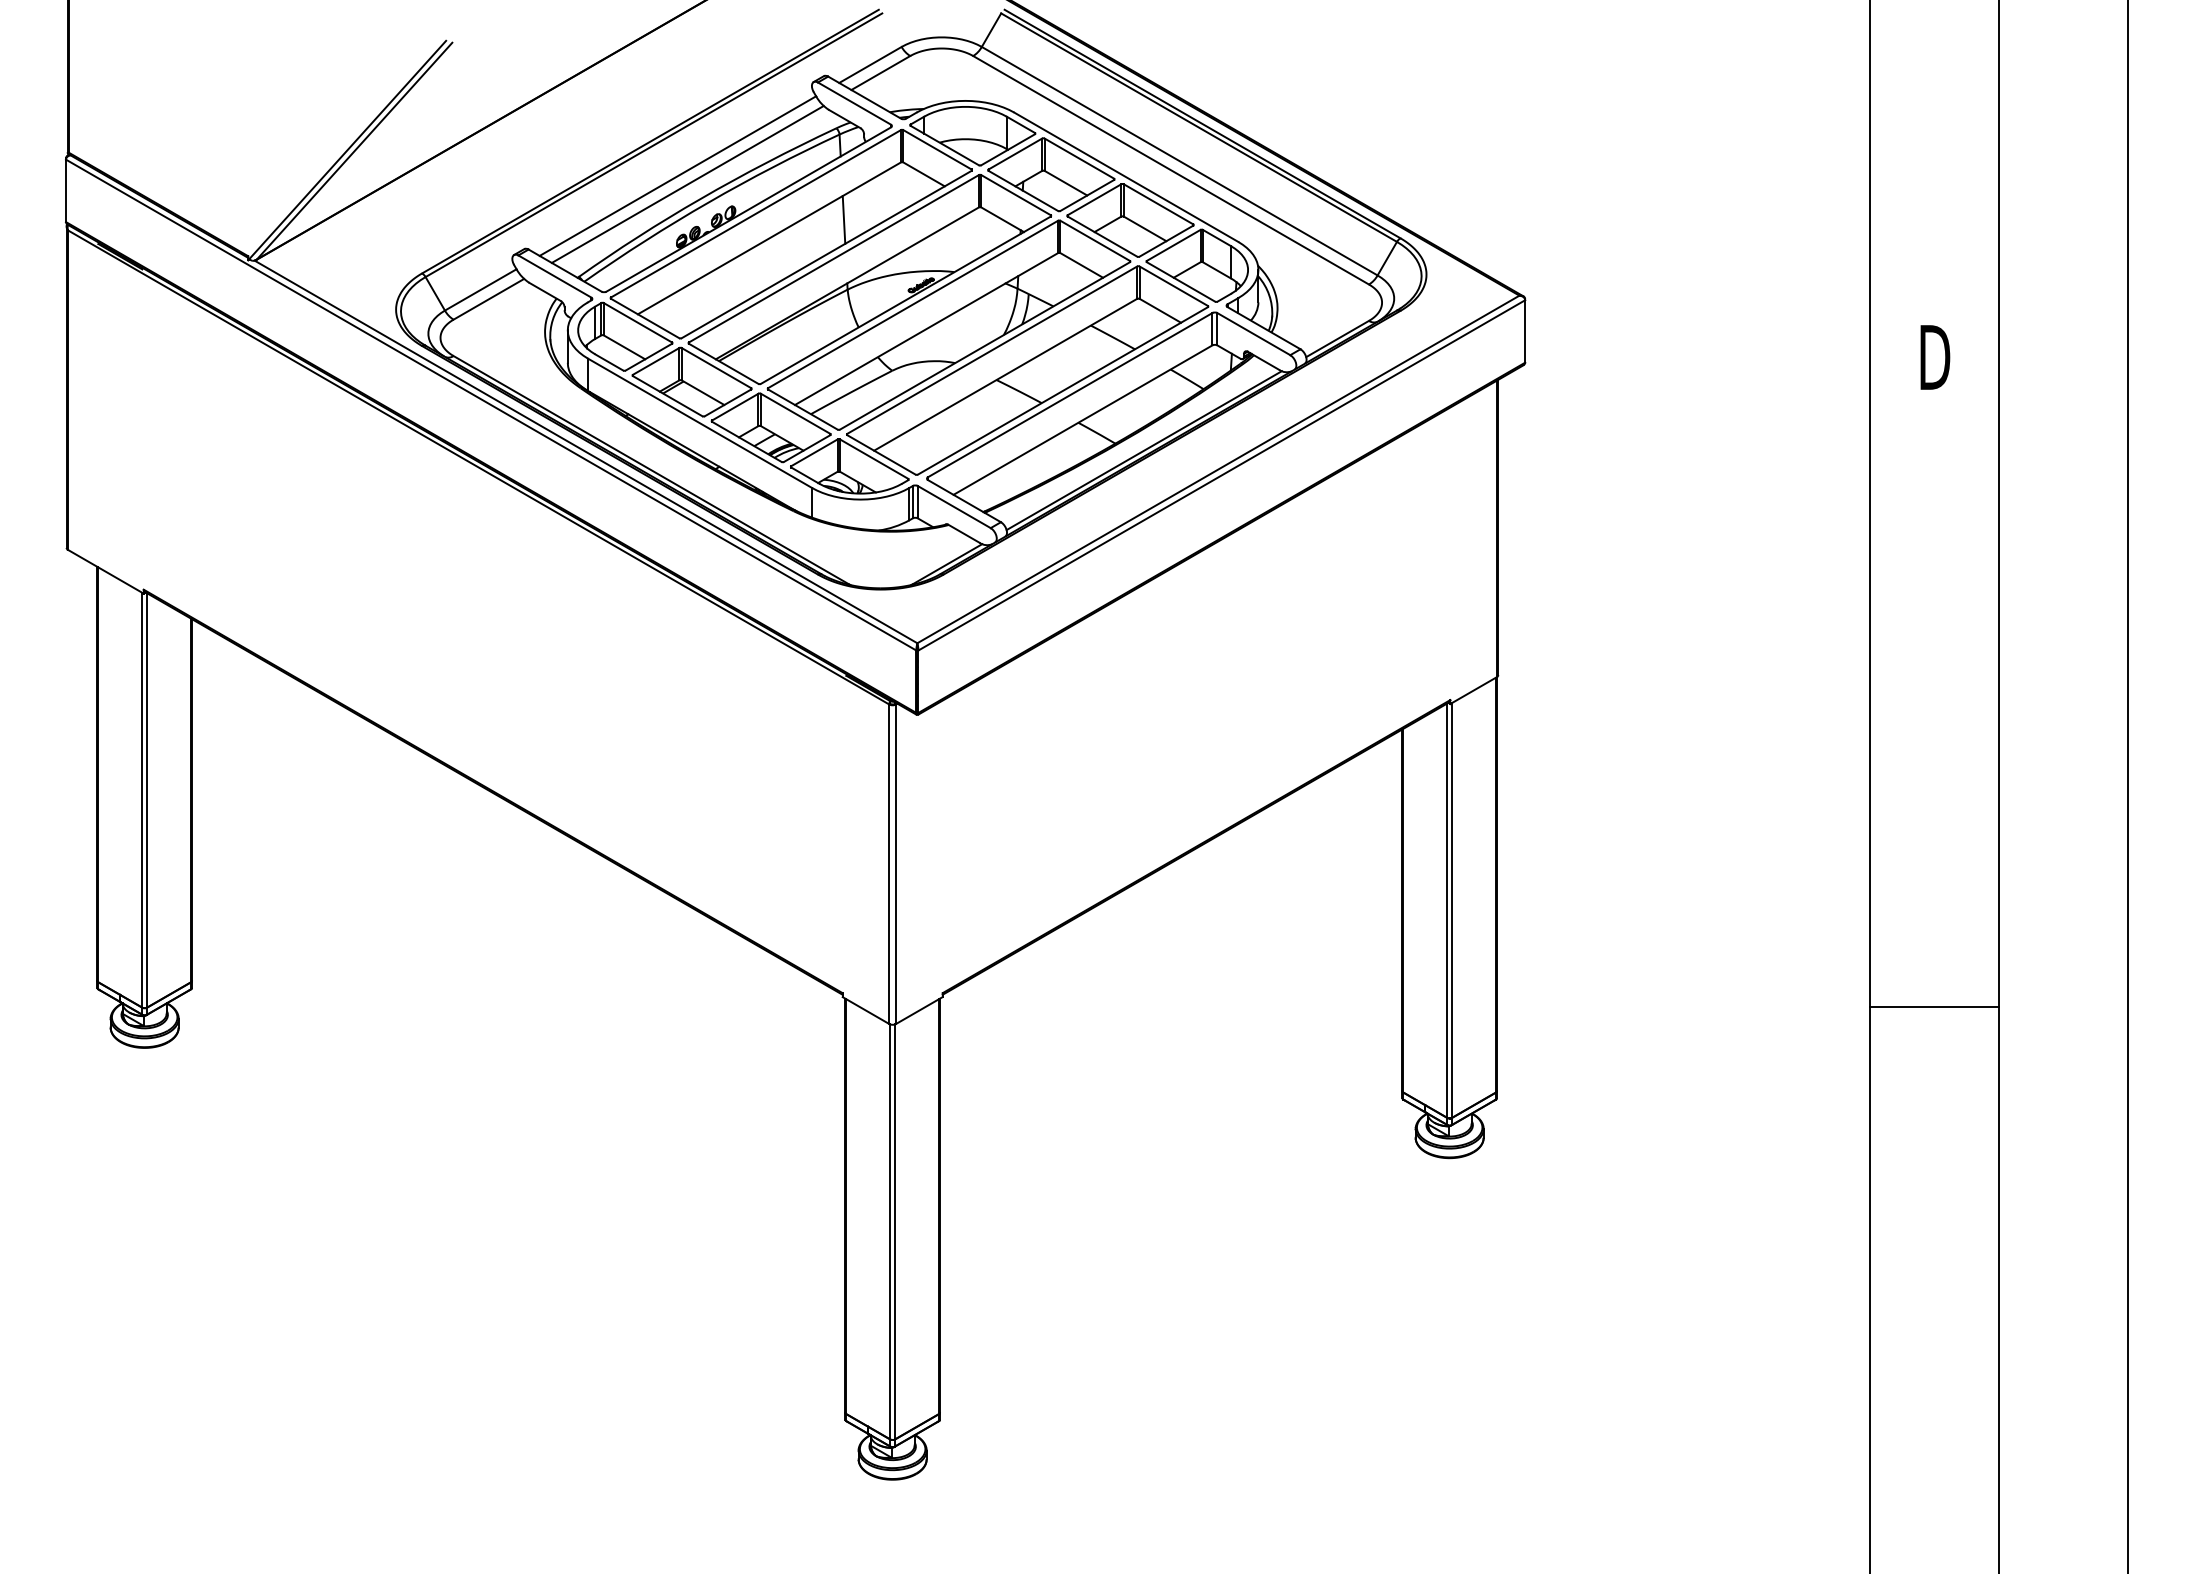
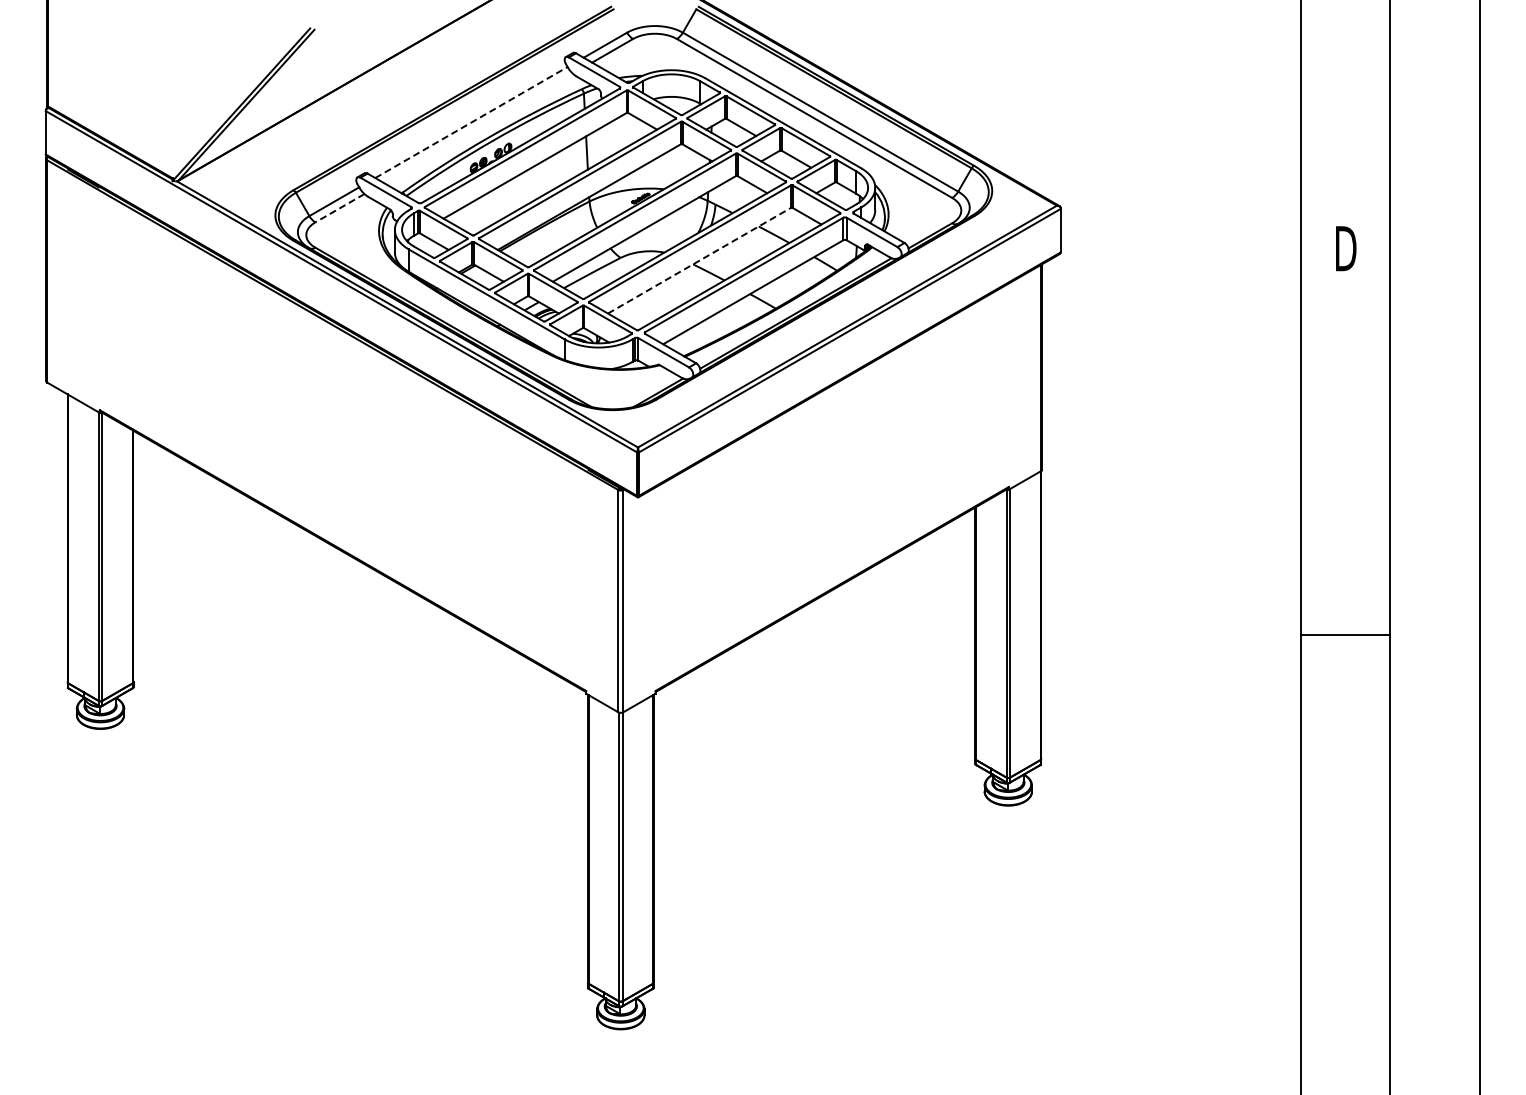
line: (677, 176) -> (471, 122), solid -> dashed
line: (686, 183) -> (477, 127), removed
line: (488, 299) -> (339, 208), solid -> dashed
line: (1005, 374) -> (699, 260), solid -> dashed
line: (1934, 1006) -> (1345, 634), moved

